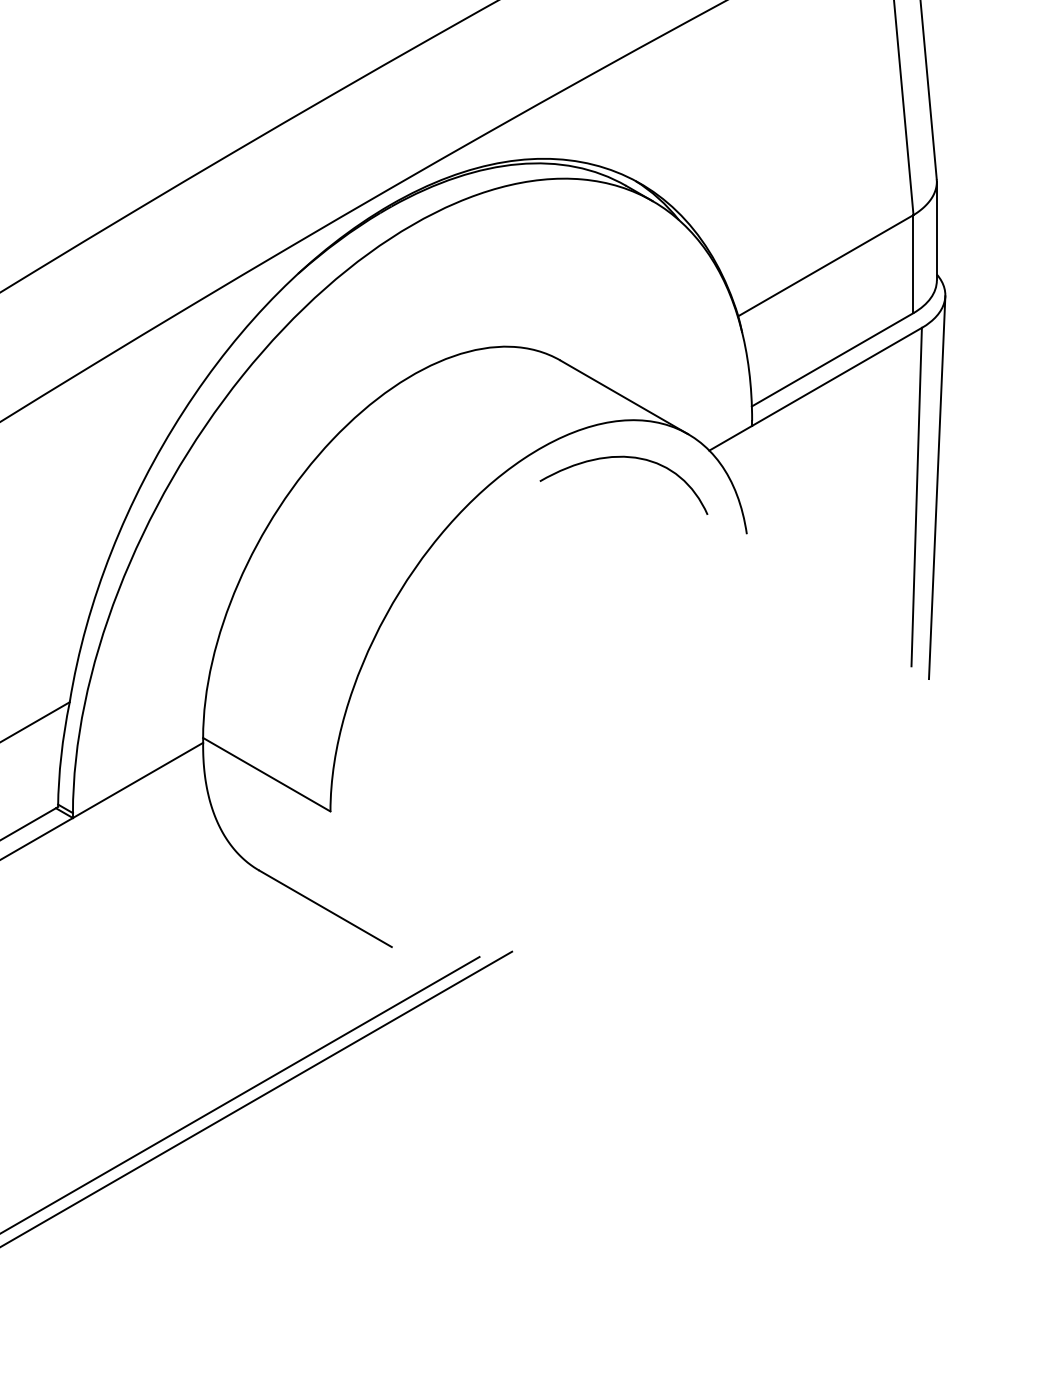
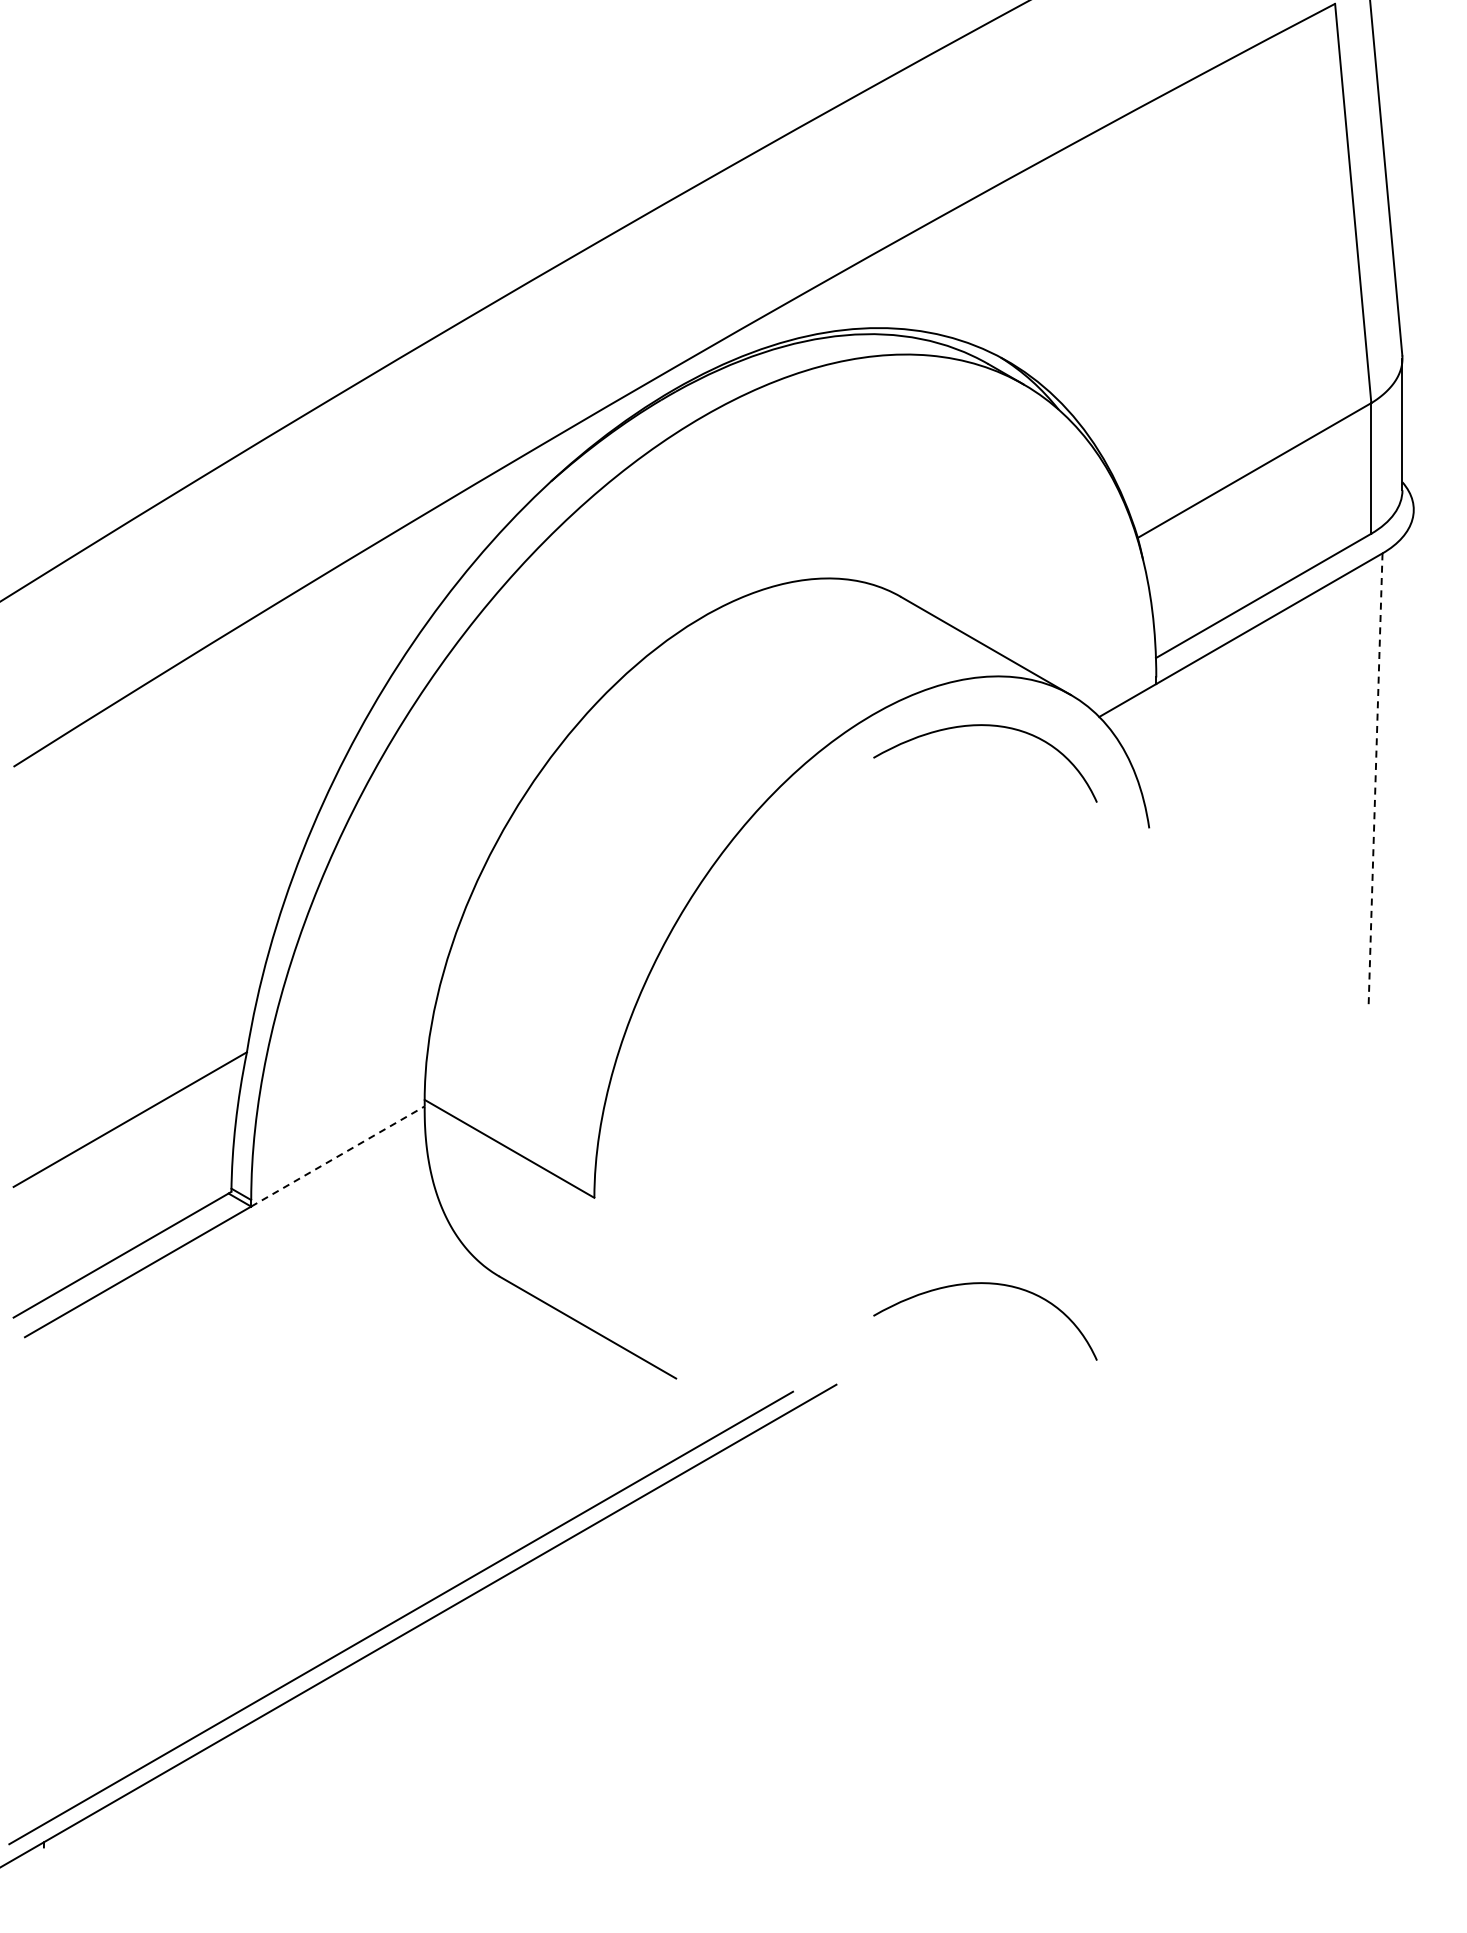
line: (936, 487) -> (1402, 766), removed
line: (916, 496) -> (1375, 778), solid -> dashed
line: (138, 780) -> (338, 1156), solid -> dashed
curve: (623, 876) -> (985, 1284), added

